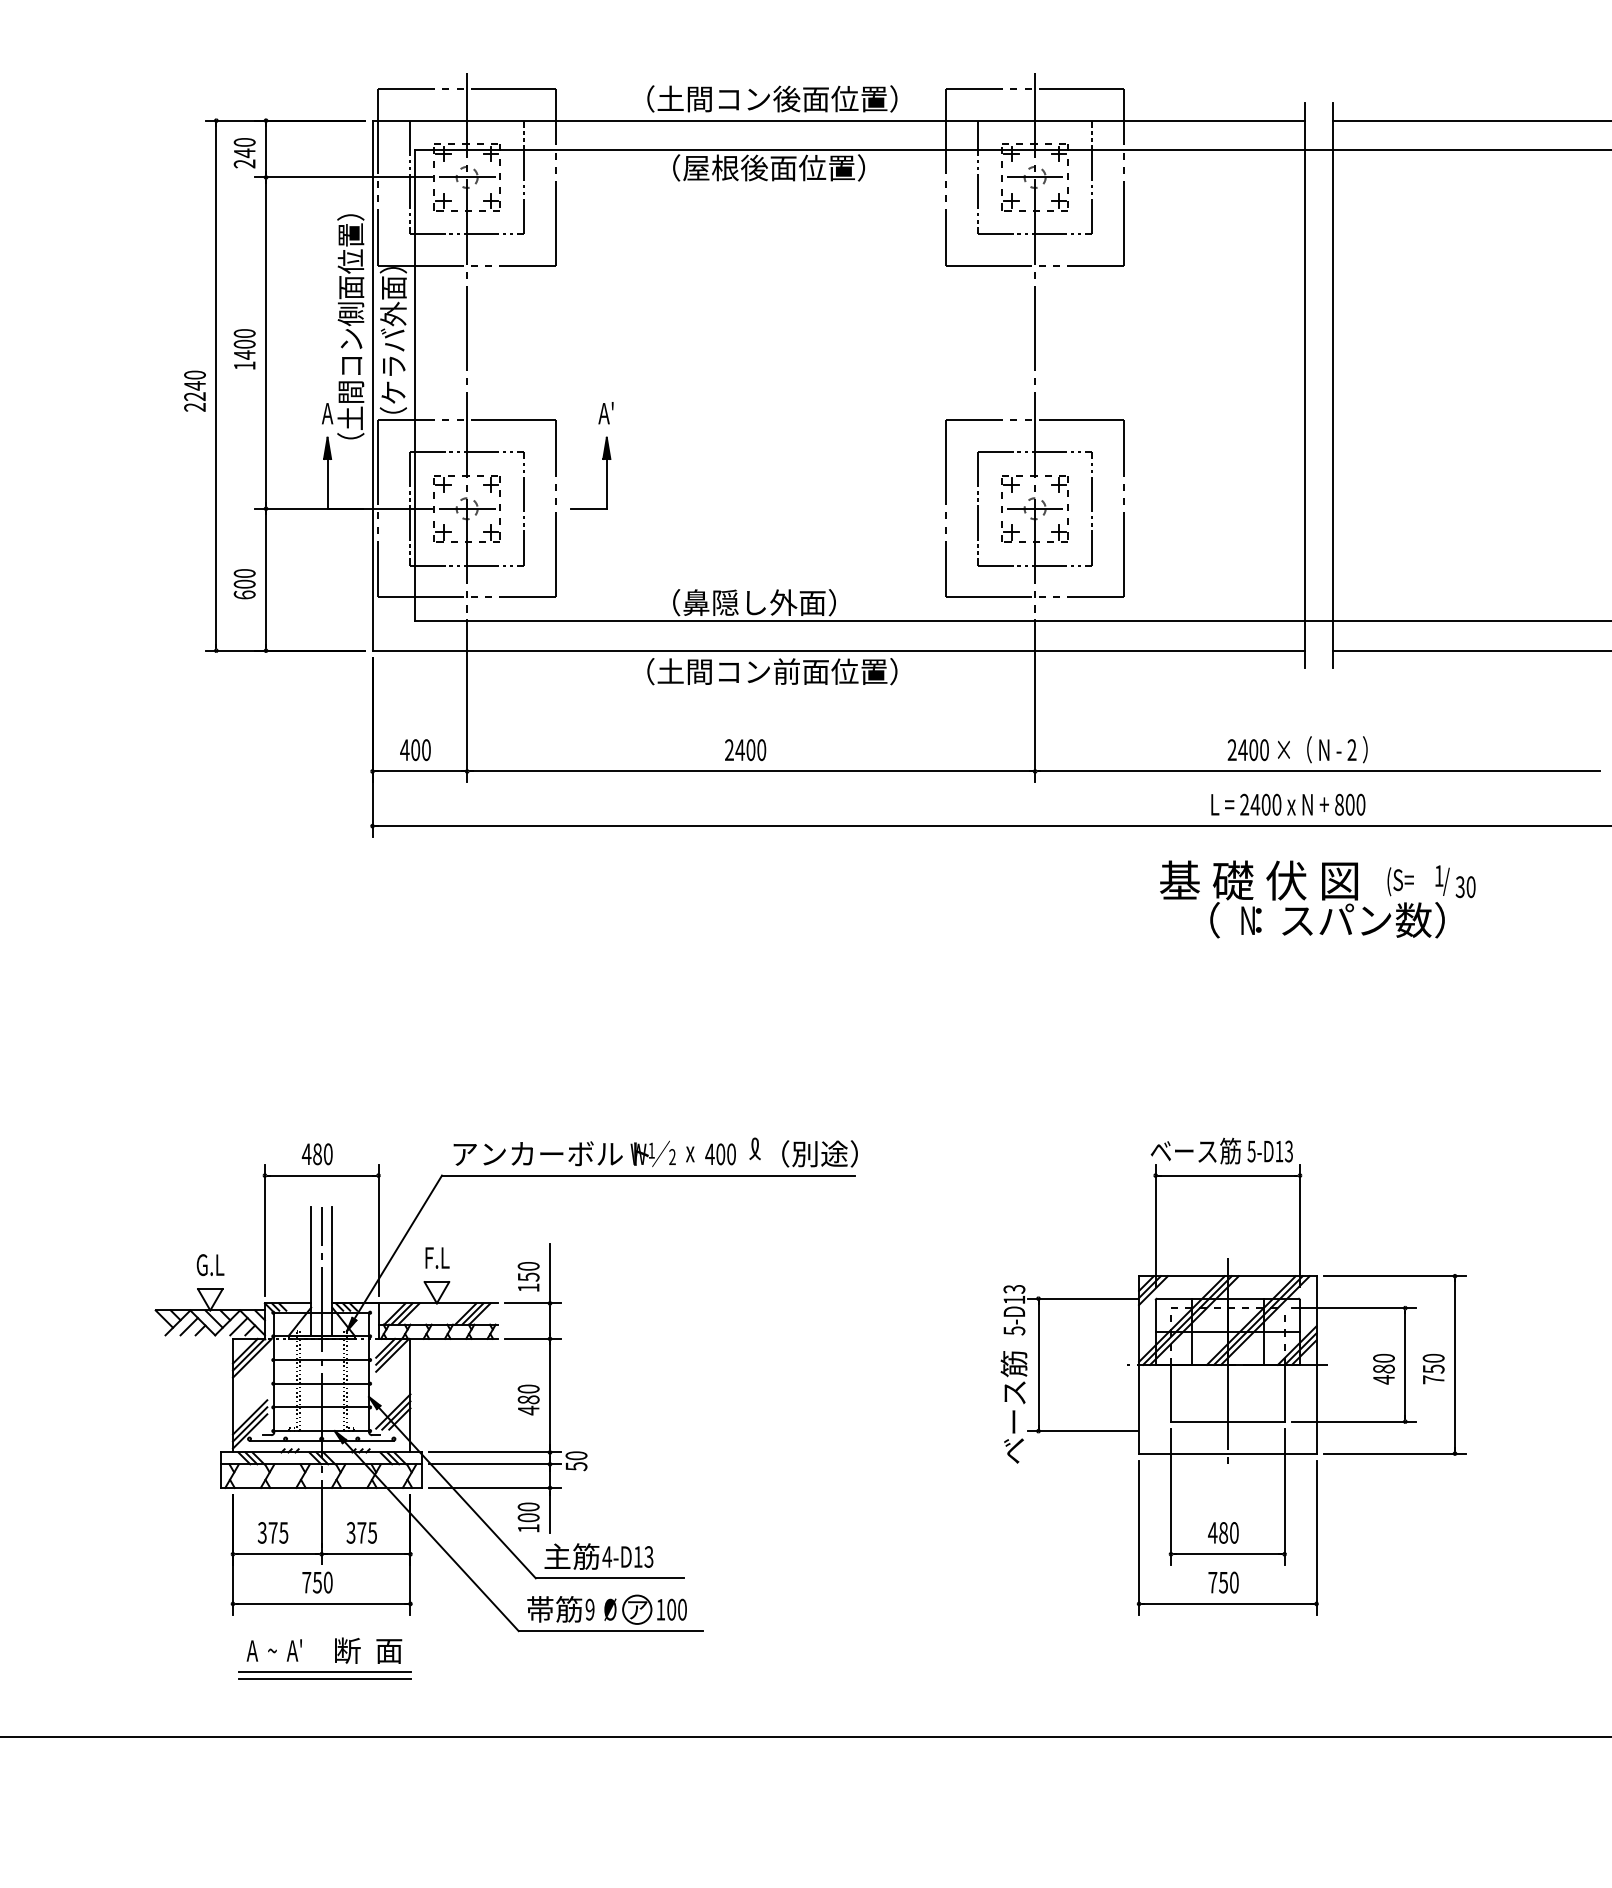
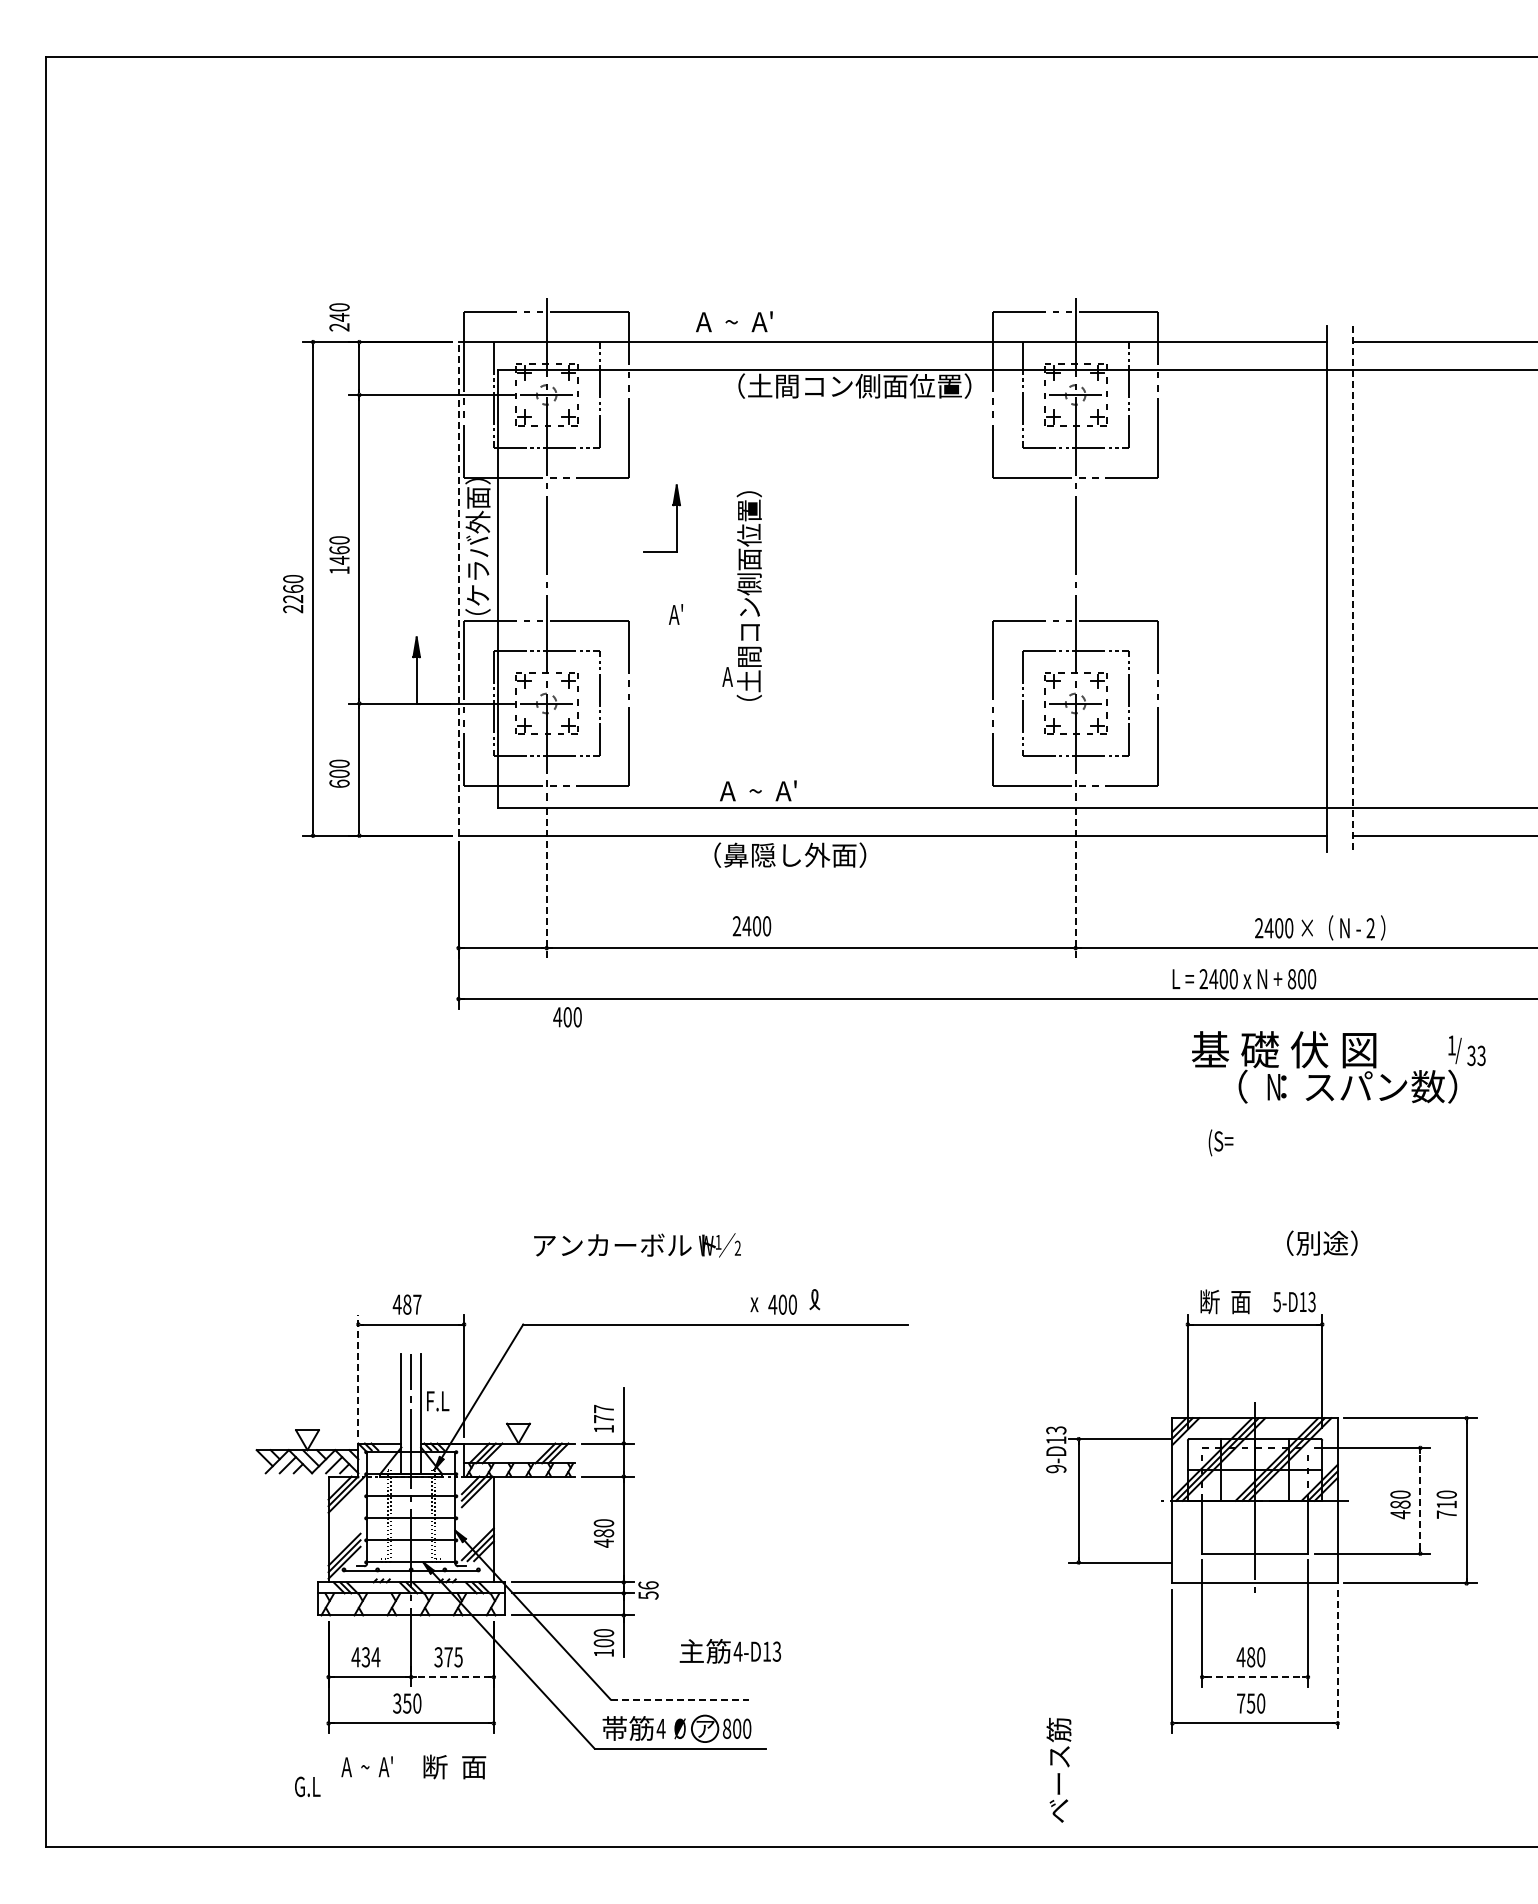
text: (762, 98) -> (821, 321), （土間コン後面位置） -> A  ~  A'
text: (244, 153) -> (339, 317), moved
text: (803, 167) -> (859, 385), （屋根後面位置） -> （土間コン側面位置）
text: (342, 326) -> (741, 595), moved
text: (244, 344) -> (339, 550), 1400 -> 1460
text: (195, 385) -> (293, 588), 2240 -> 2260
line: (372, 385) -> (458, 588), solid -> dashed
line: (1333, 386) -> (1353, 589), solid -> dashed
part: (606, 473) -> (676, 518), moved
text: (745, 602) -> (805, 790), （鼻隠し外面） -> A  ~  A'
text: (777, 670) -> (835, 854), （土間コン前面位置） -> （鼻隠し外面）
line: (466, 702) -> (546, 883), solid -> dashed
line: (1035, 702) -> (1075, 883), solid -> dashed
text: (415, 750) -> (567, 1017), moved
text: (745, 750) -> (751, 926), moved
text: (1288, 805) -> (1244, 979), moved
text: (1400, 881) -> (1220, 1142), moved
text: (1470, 886) -> (1481, 1055), 30 -> 33
text: (1196, 1150) -> (1225, 1301), ベース筋 -> 断  面
text: (820, 1153) -> (1322, 1242), moved
text: (328, 1154) -> (417, 1304), 480 -> 487
text: (564, 1154) -> (637, 1245), moved
line: (265, 1230) -> (358, 1375), solid -> dashed
text: (437, 1258) -> (438, 1401), moved
text: (210, 1264) -> (307, 1786), moved
text: (528, 1271) -> (603, 1413), 150 -> 177
text: (1014, 1331) -> (1056, 1469), 5-D13 -> 9-D13
line: (1405, 1364) -> (1420, 1500), solid -> dashed
text: (1433, 1368) -> (1446, 1504), 750 -> 710
text: (1013, 1406) -> (1058, 1769), moved
text: (576, 1455) -> (648, 1585), 50 -> 56
text: (272, 1533) -> (365, 1657), 375 -> 434
line: (1316, 1537) -> (1337, 1661), solid -> dashed
line: (366, 1554) -> (452, 1677), solid -> dashed
line: (1228, 1554) -> (1255, 1677), solid -> dashed
text: (597, 1556) -> (729, 1651), moved
line: (610, 1578) -> (680, 1699), solid -> dashed
text: (306, 1582) -> (397, 1703), 750 -> 350
text: (589, 1609) -> (660, 1728), 9 -> 4
text: (661, 1609) -> (727, 1728), 100 -> 800
line: (325, 1672) -> (414, 1787), removed
line: (325, 1679) -> (414, 1793), removed

